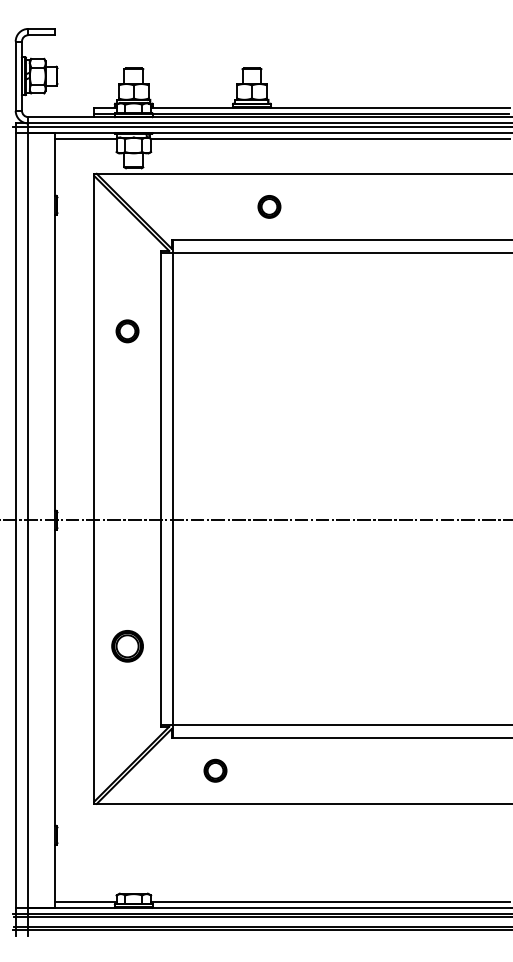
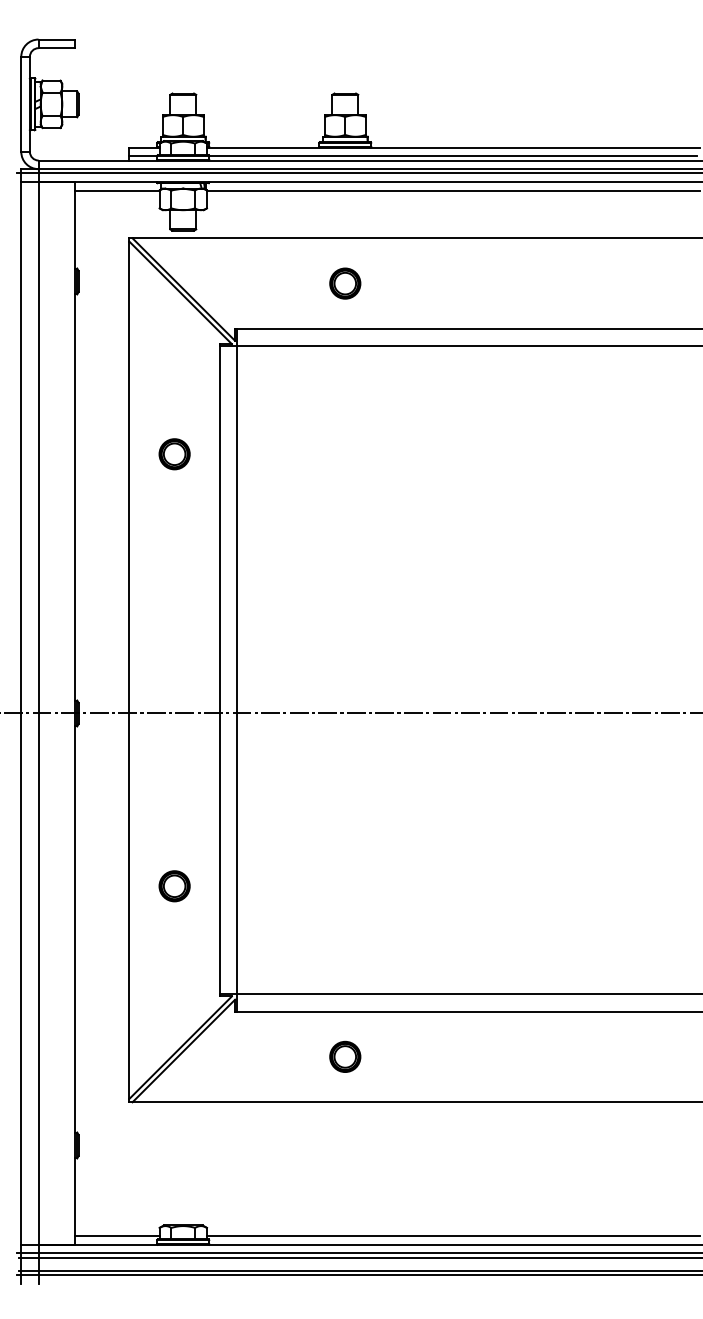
part: (269, 206) -> (345, 283), moved
part: (127, 646) -> (174, 886), size x0.71
part: (215, 770) -> (345, 1056), moved

